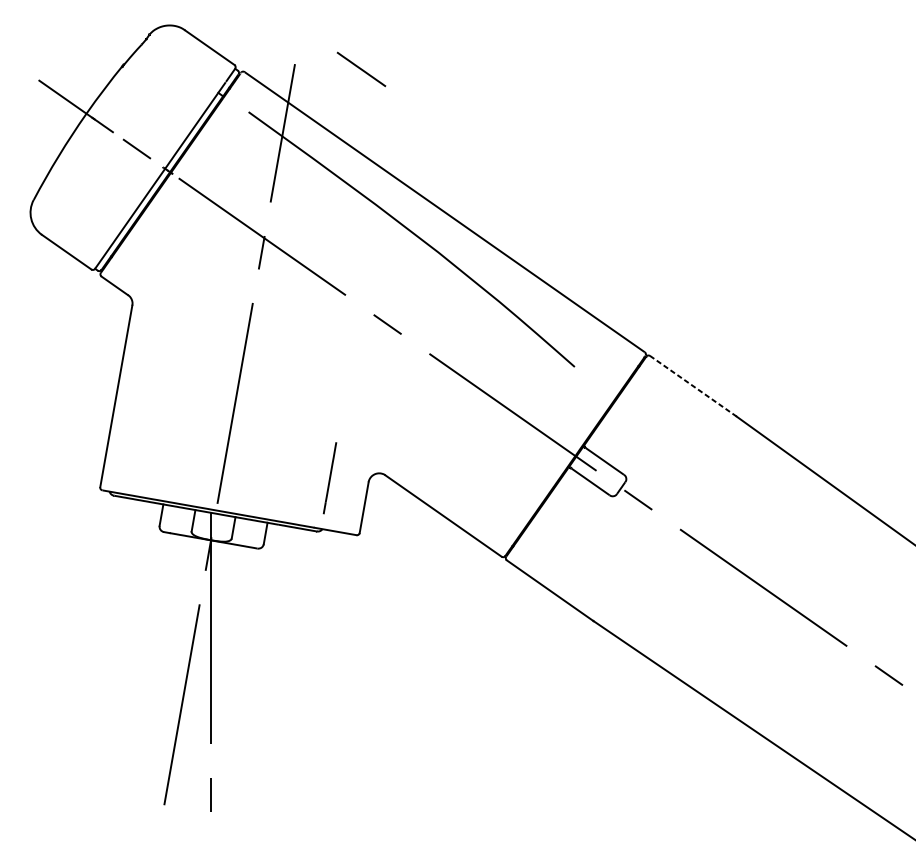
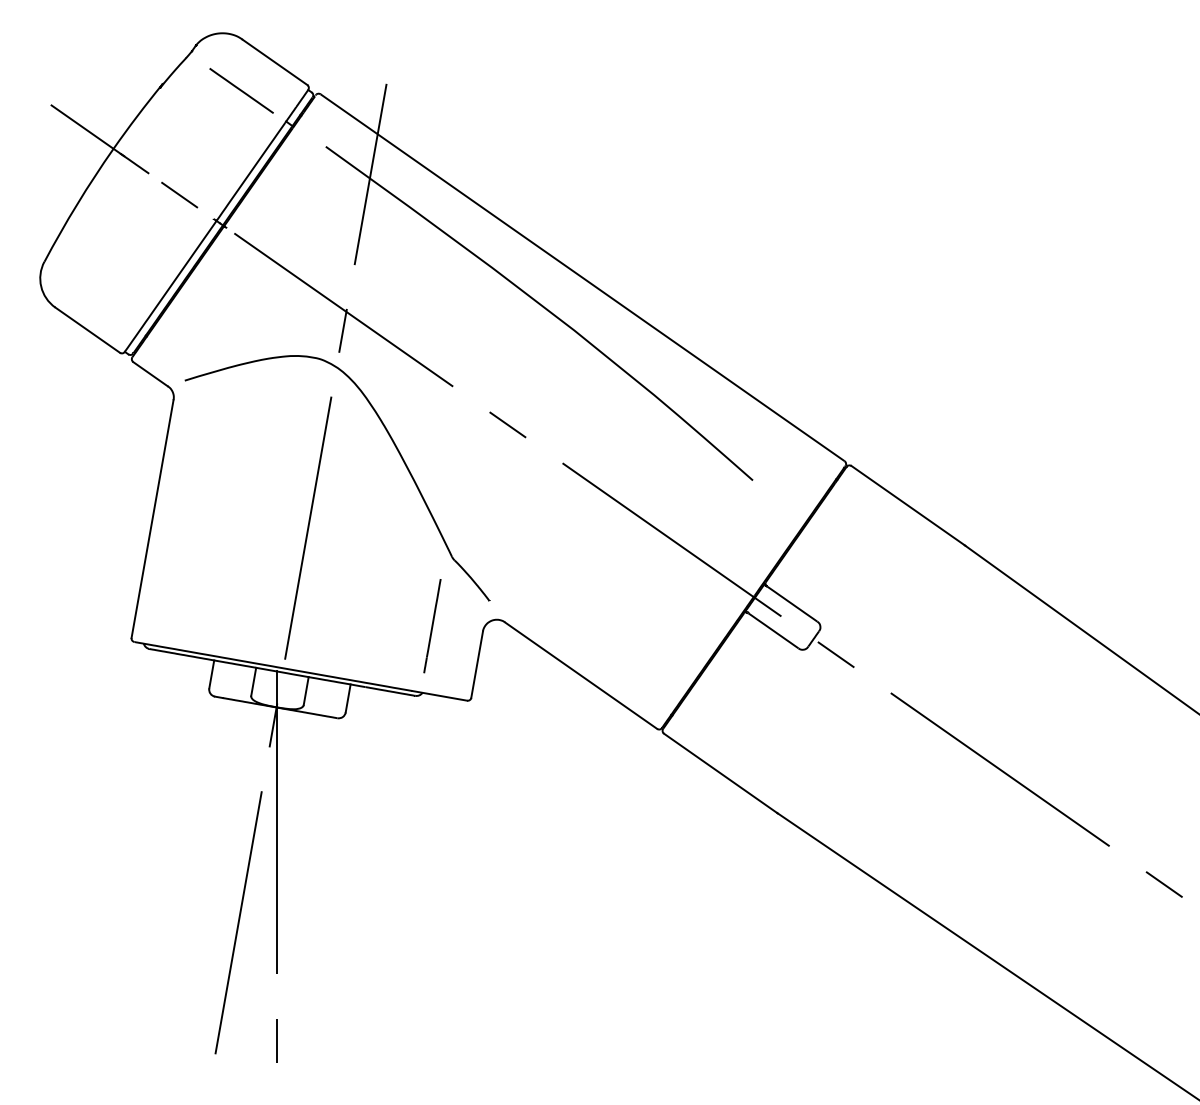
line: (361, 69) -> (241, 90), moved
part: (301, 341) -> (394, 446), added
line: (693, 386) -> (908, 505), dashed -> solid

